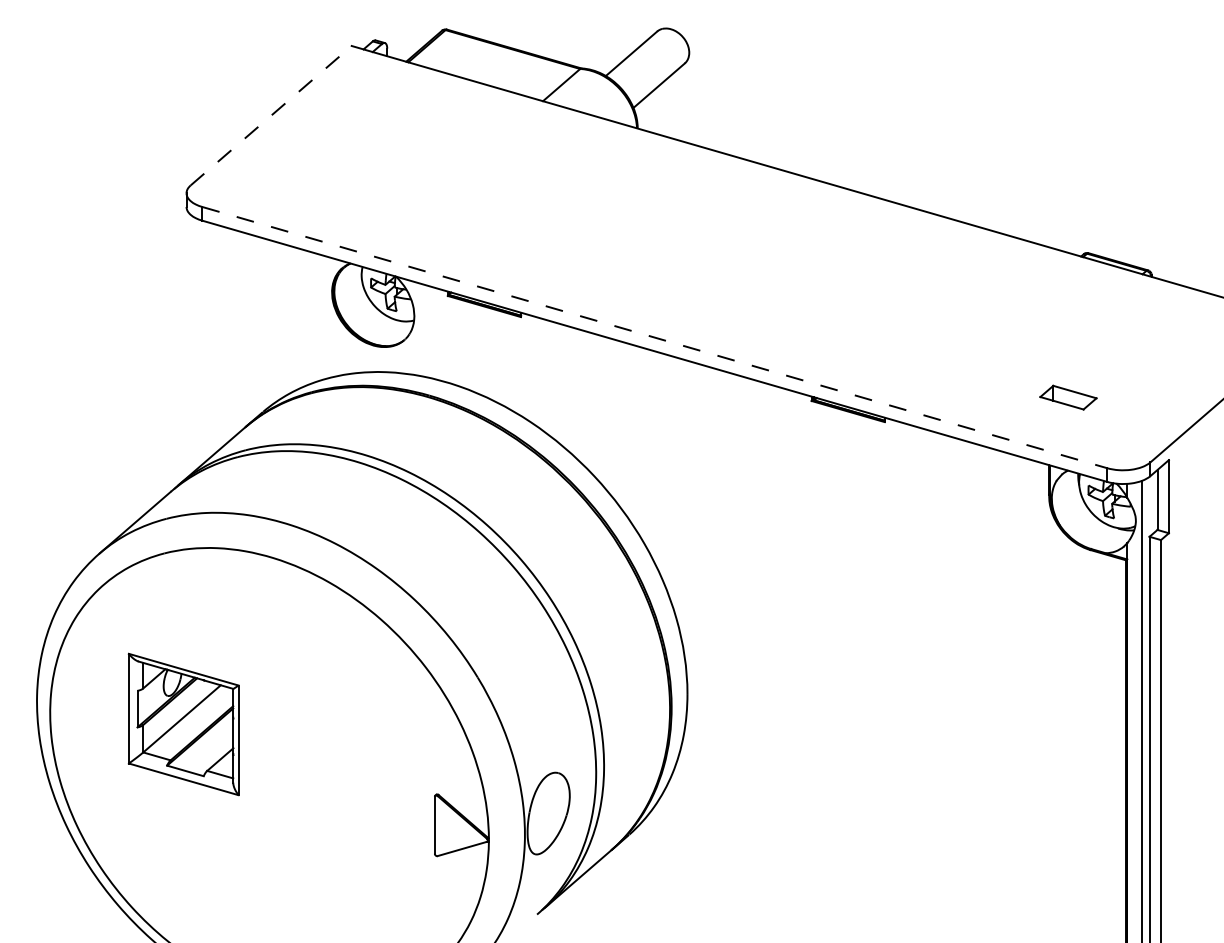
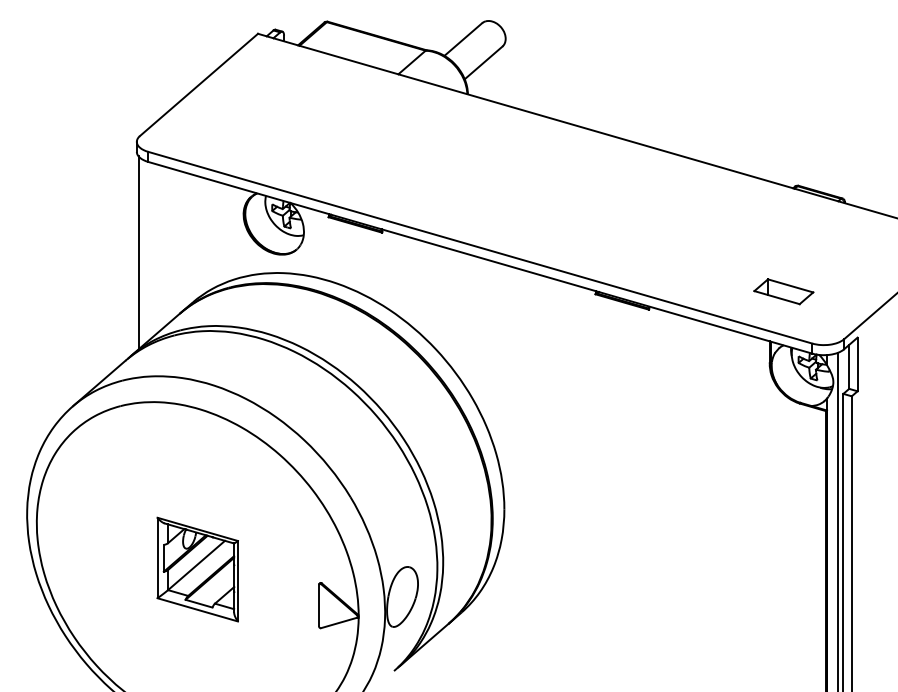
line: (271, 115) -> (199, 84), dashed -> solid
line: (654, 337) -> (480, 247), dashed -> solid
line: (188, 344) -> (138, 252), added
part: (1067, 397) -> (783, 291), size x1.43
part: (183, 724) -> (197, 569), moved

